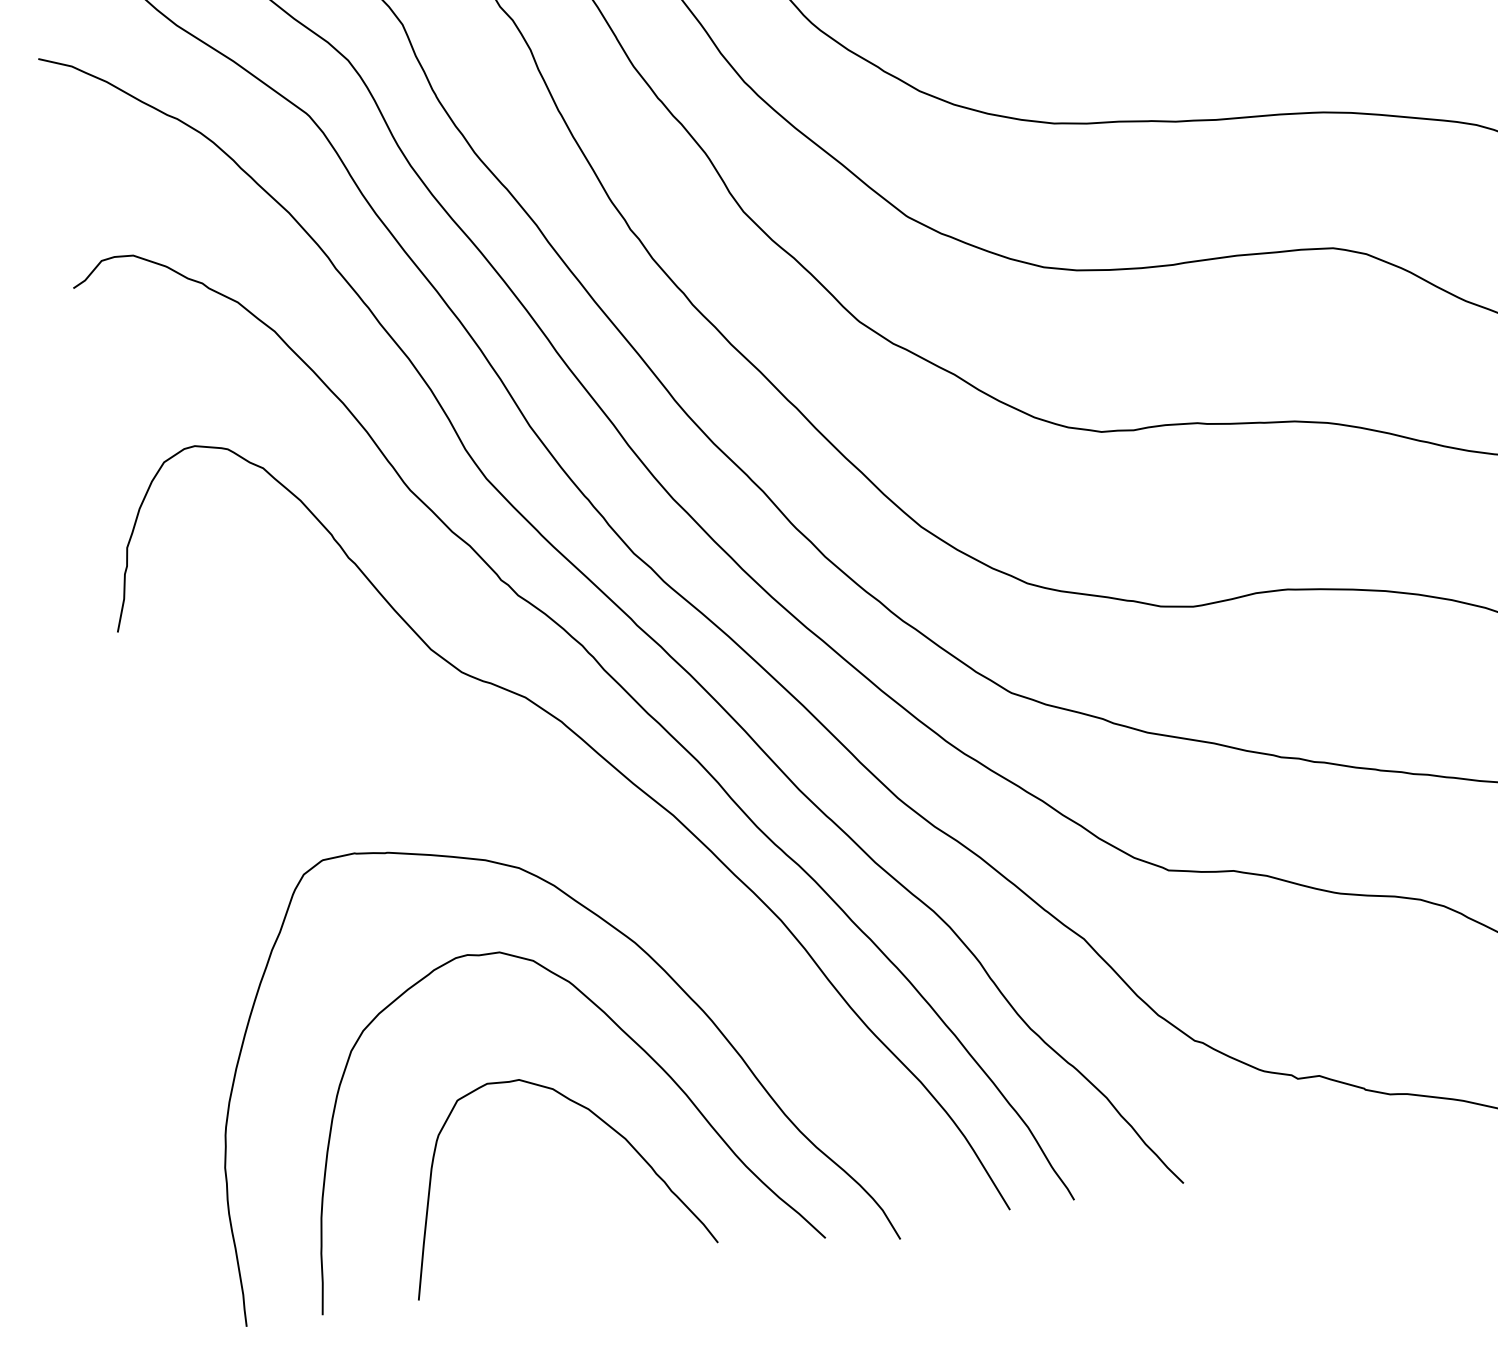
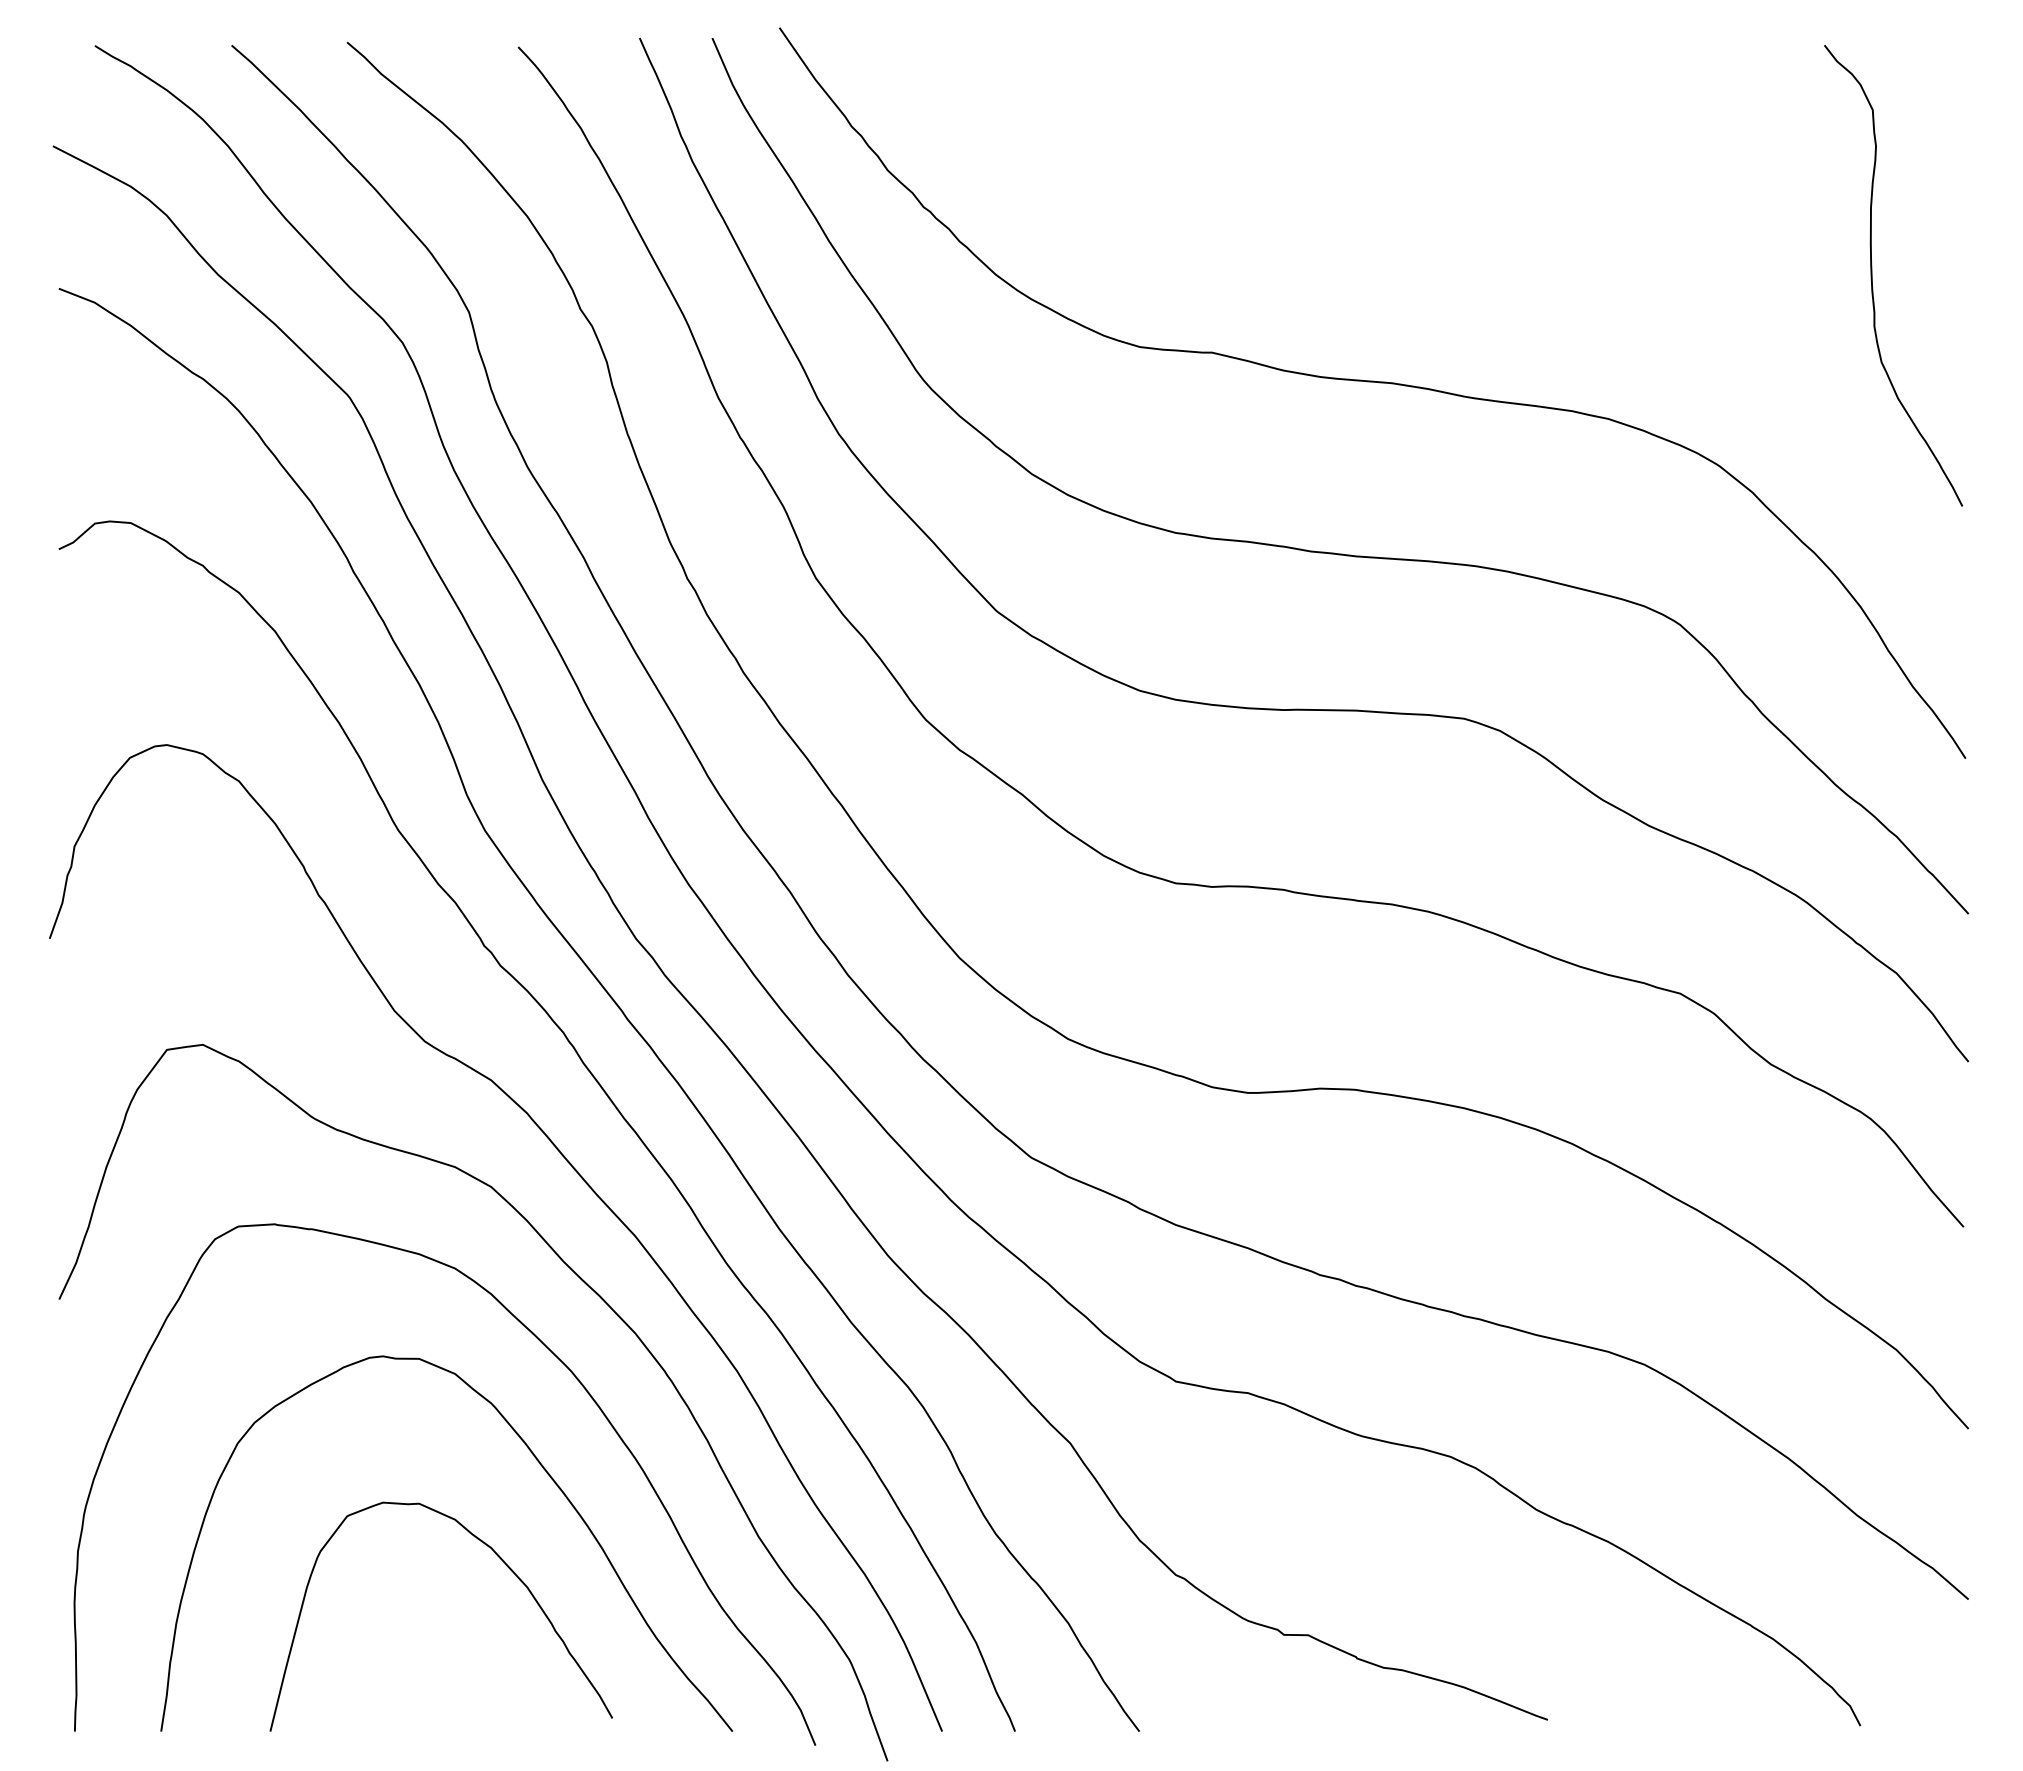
curve: (638, 866) -> (588, 1287), added

